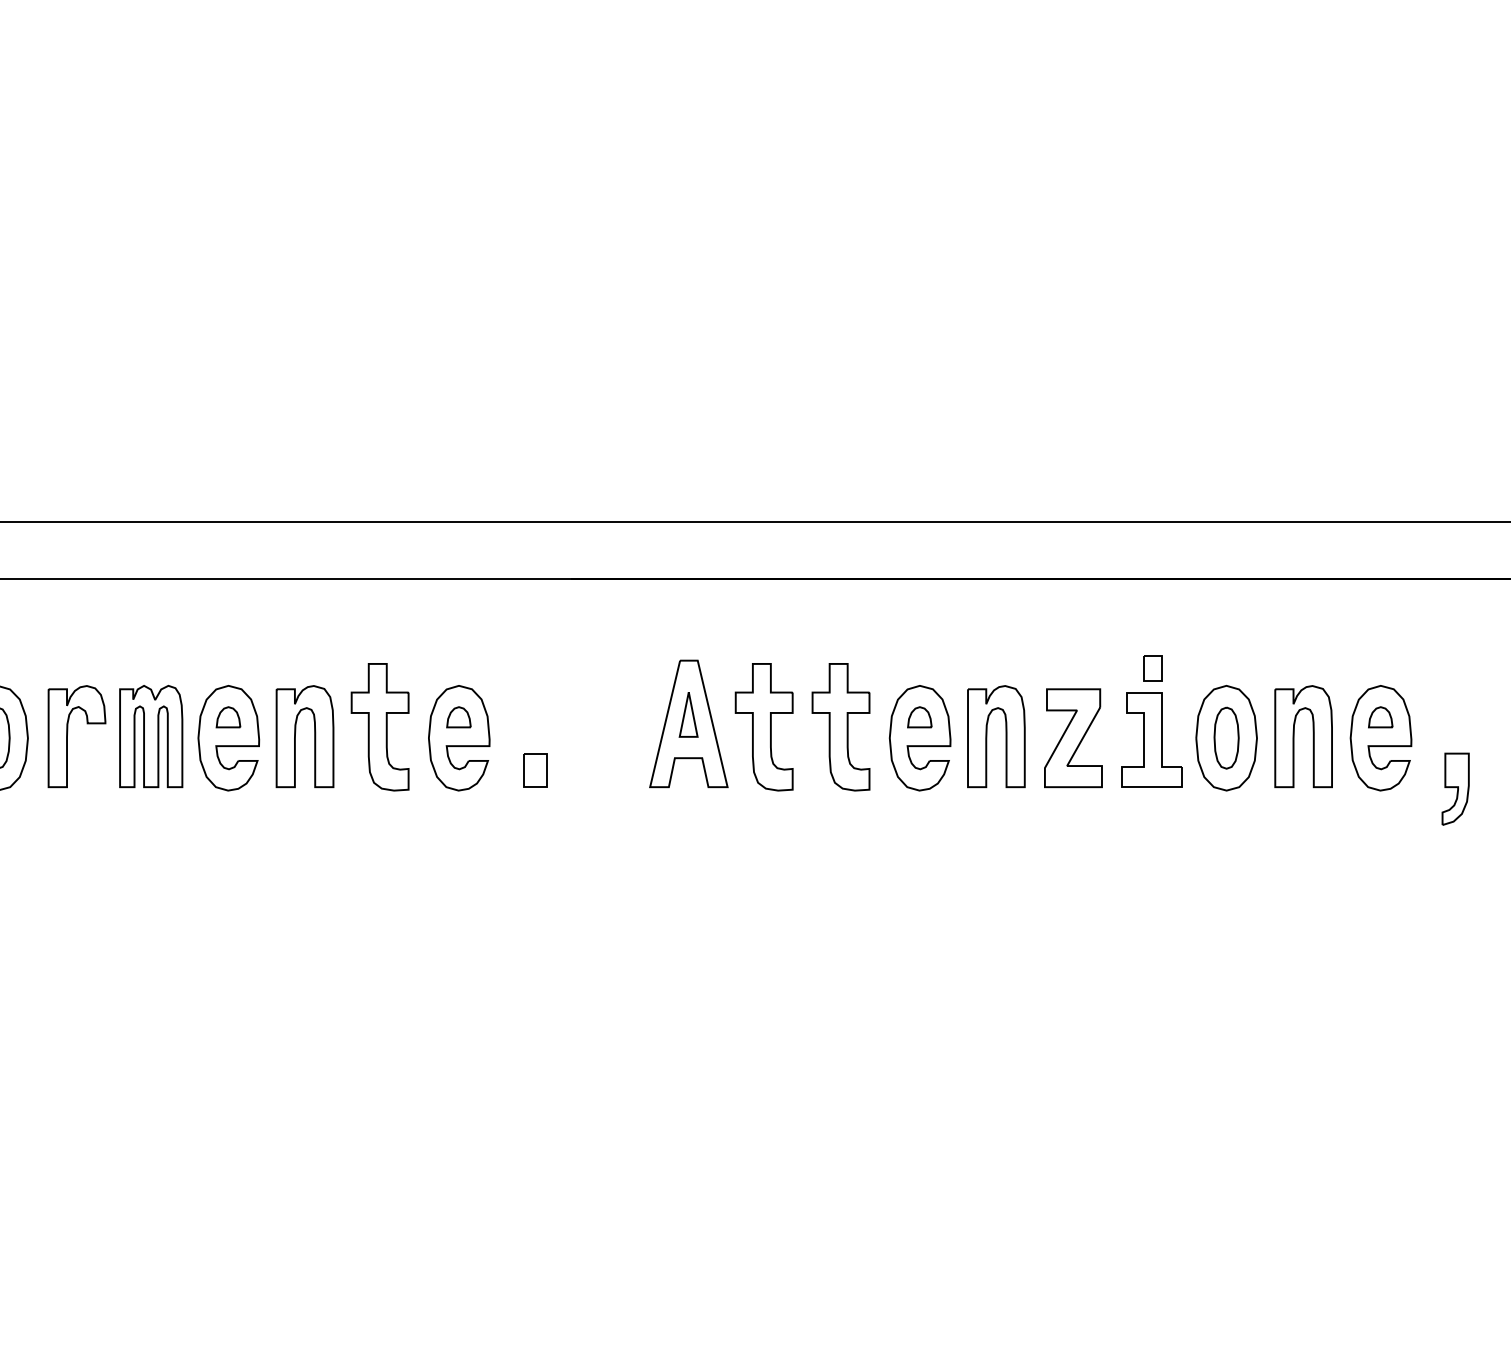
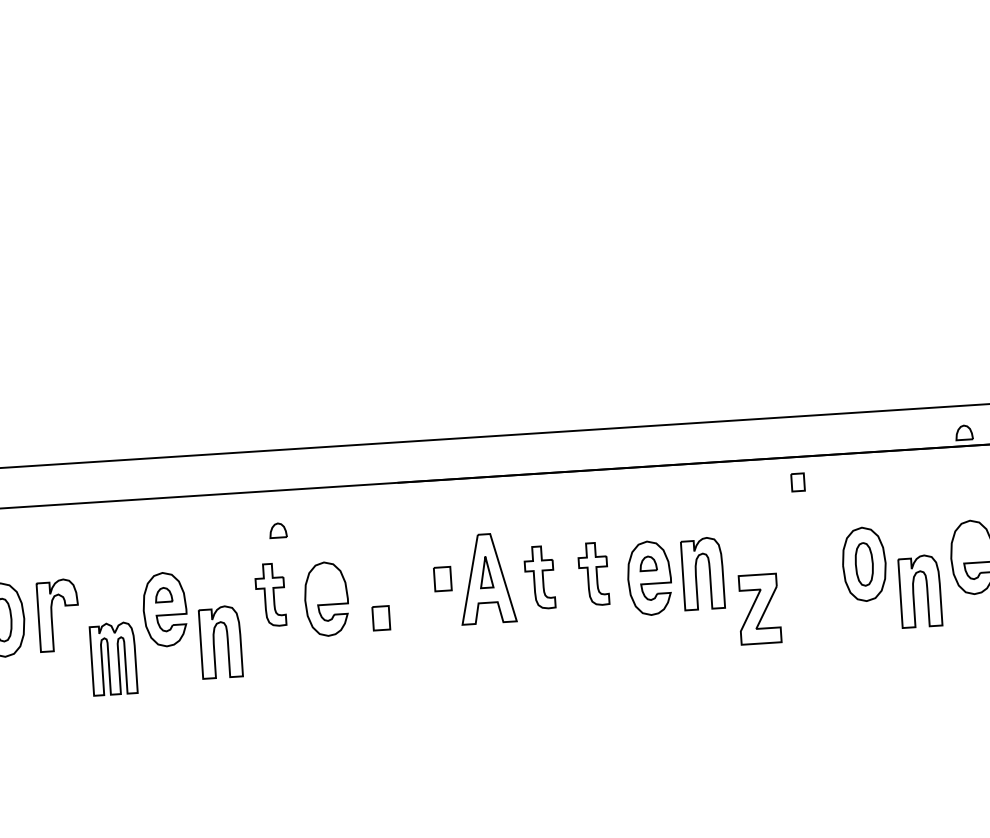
part: (1152, 668) -> (797, 482), moved
part: (458, 717) -> (277, 530), moved
part: (1380, 717) -> (964, 432), moved
part: (626, 720) -> (442, 579), added
part: (379, 727) -> (270, 595), size x0.7
part: (763, 727) -> (539, 577), size x0.7
part: (840, 727) -> (593, 574), size x0.7
part: (151, 736) -> (113, 658), moved
part: (295, 736) -> (214, 642), moved
part: (1294, 736) -> (913, 591), moved
part: (1073, 738) -> (759, 609), moved
part: (1151, 739) -> (811, 568), removed

